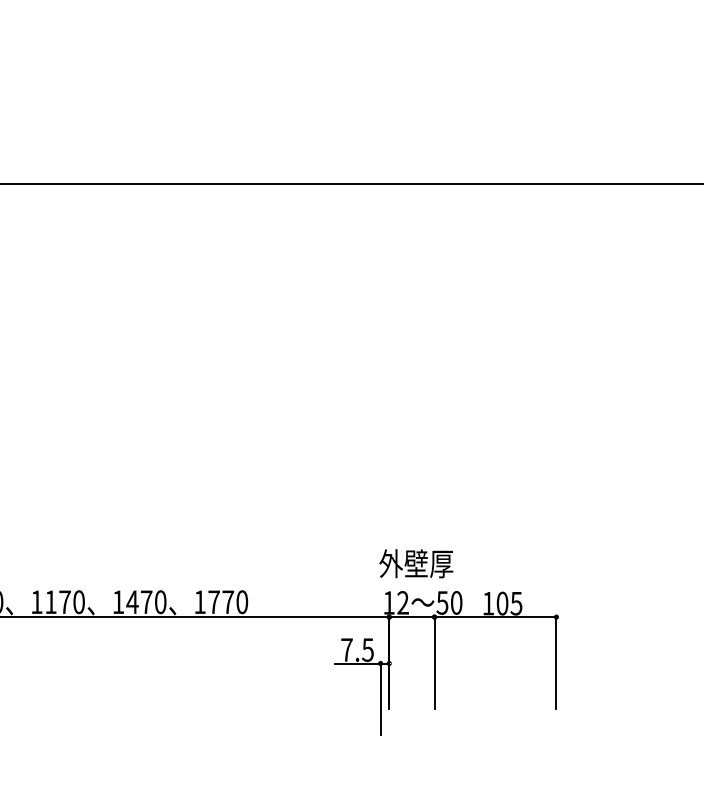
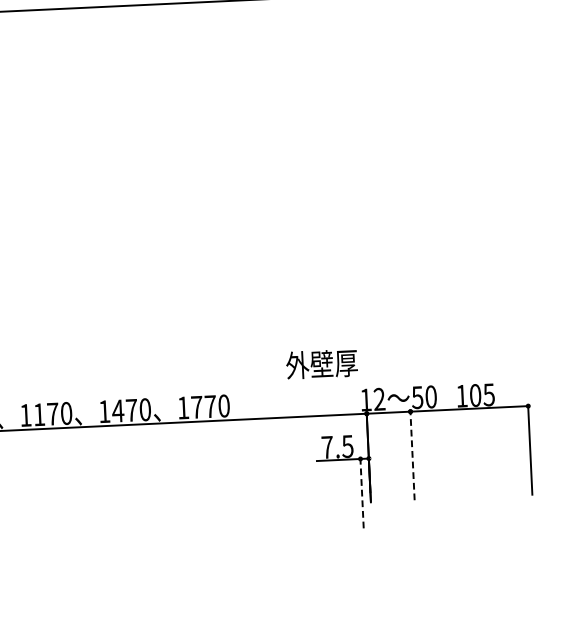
text: (416, 563) -> (322, 363), moved
line: (434, 661) -> (412, 454), solid -> dashed
line: (380, 698) -> (362, 492), solid -> dashed

